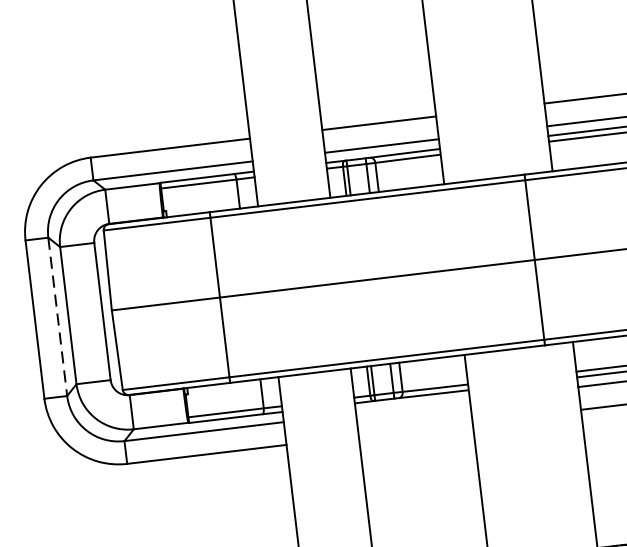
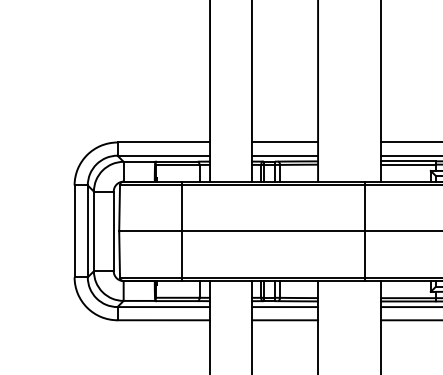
line: (57, 317) -> (87, 231), dashed -> solid
line: (412, 407) -> (284, 307), added
line: (414, 429) -> (284, 320), added

